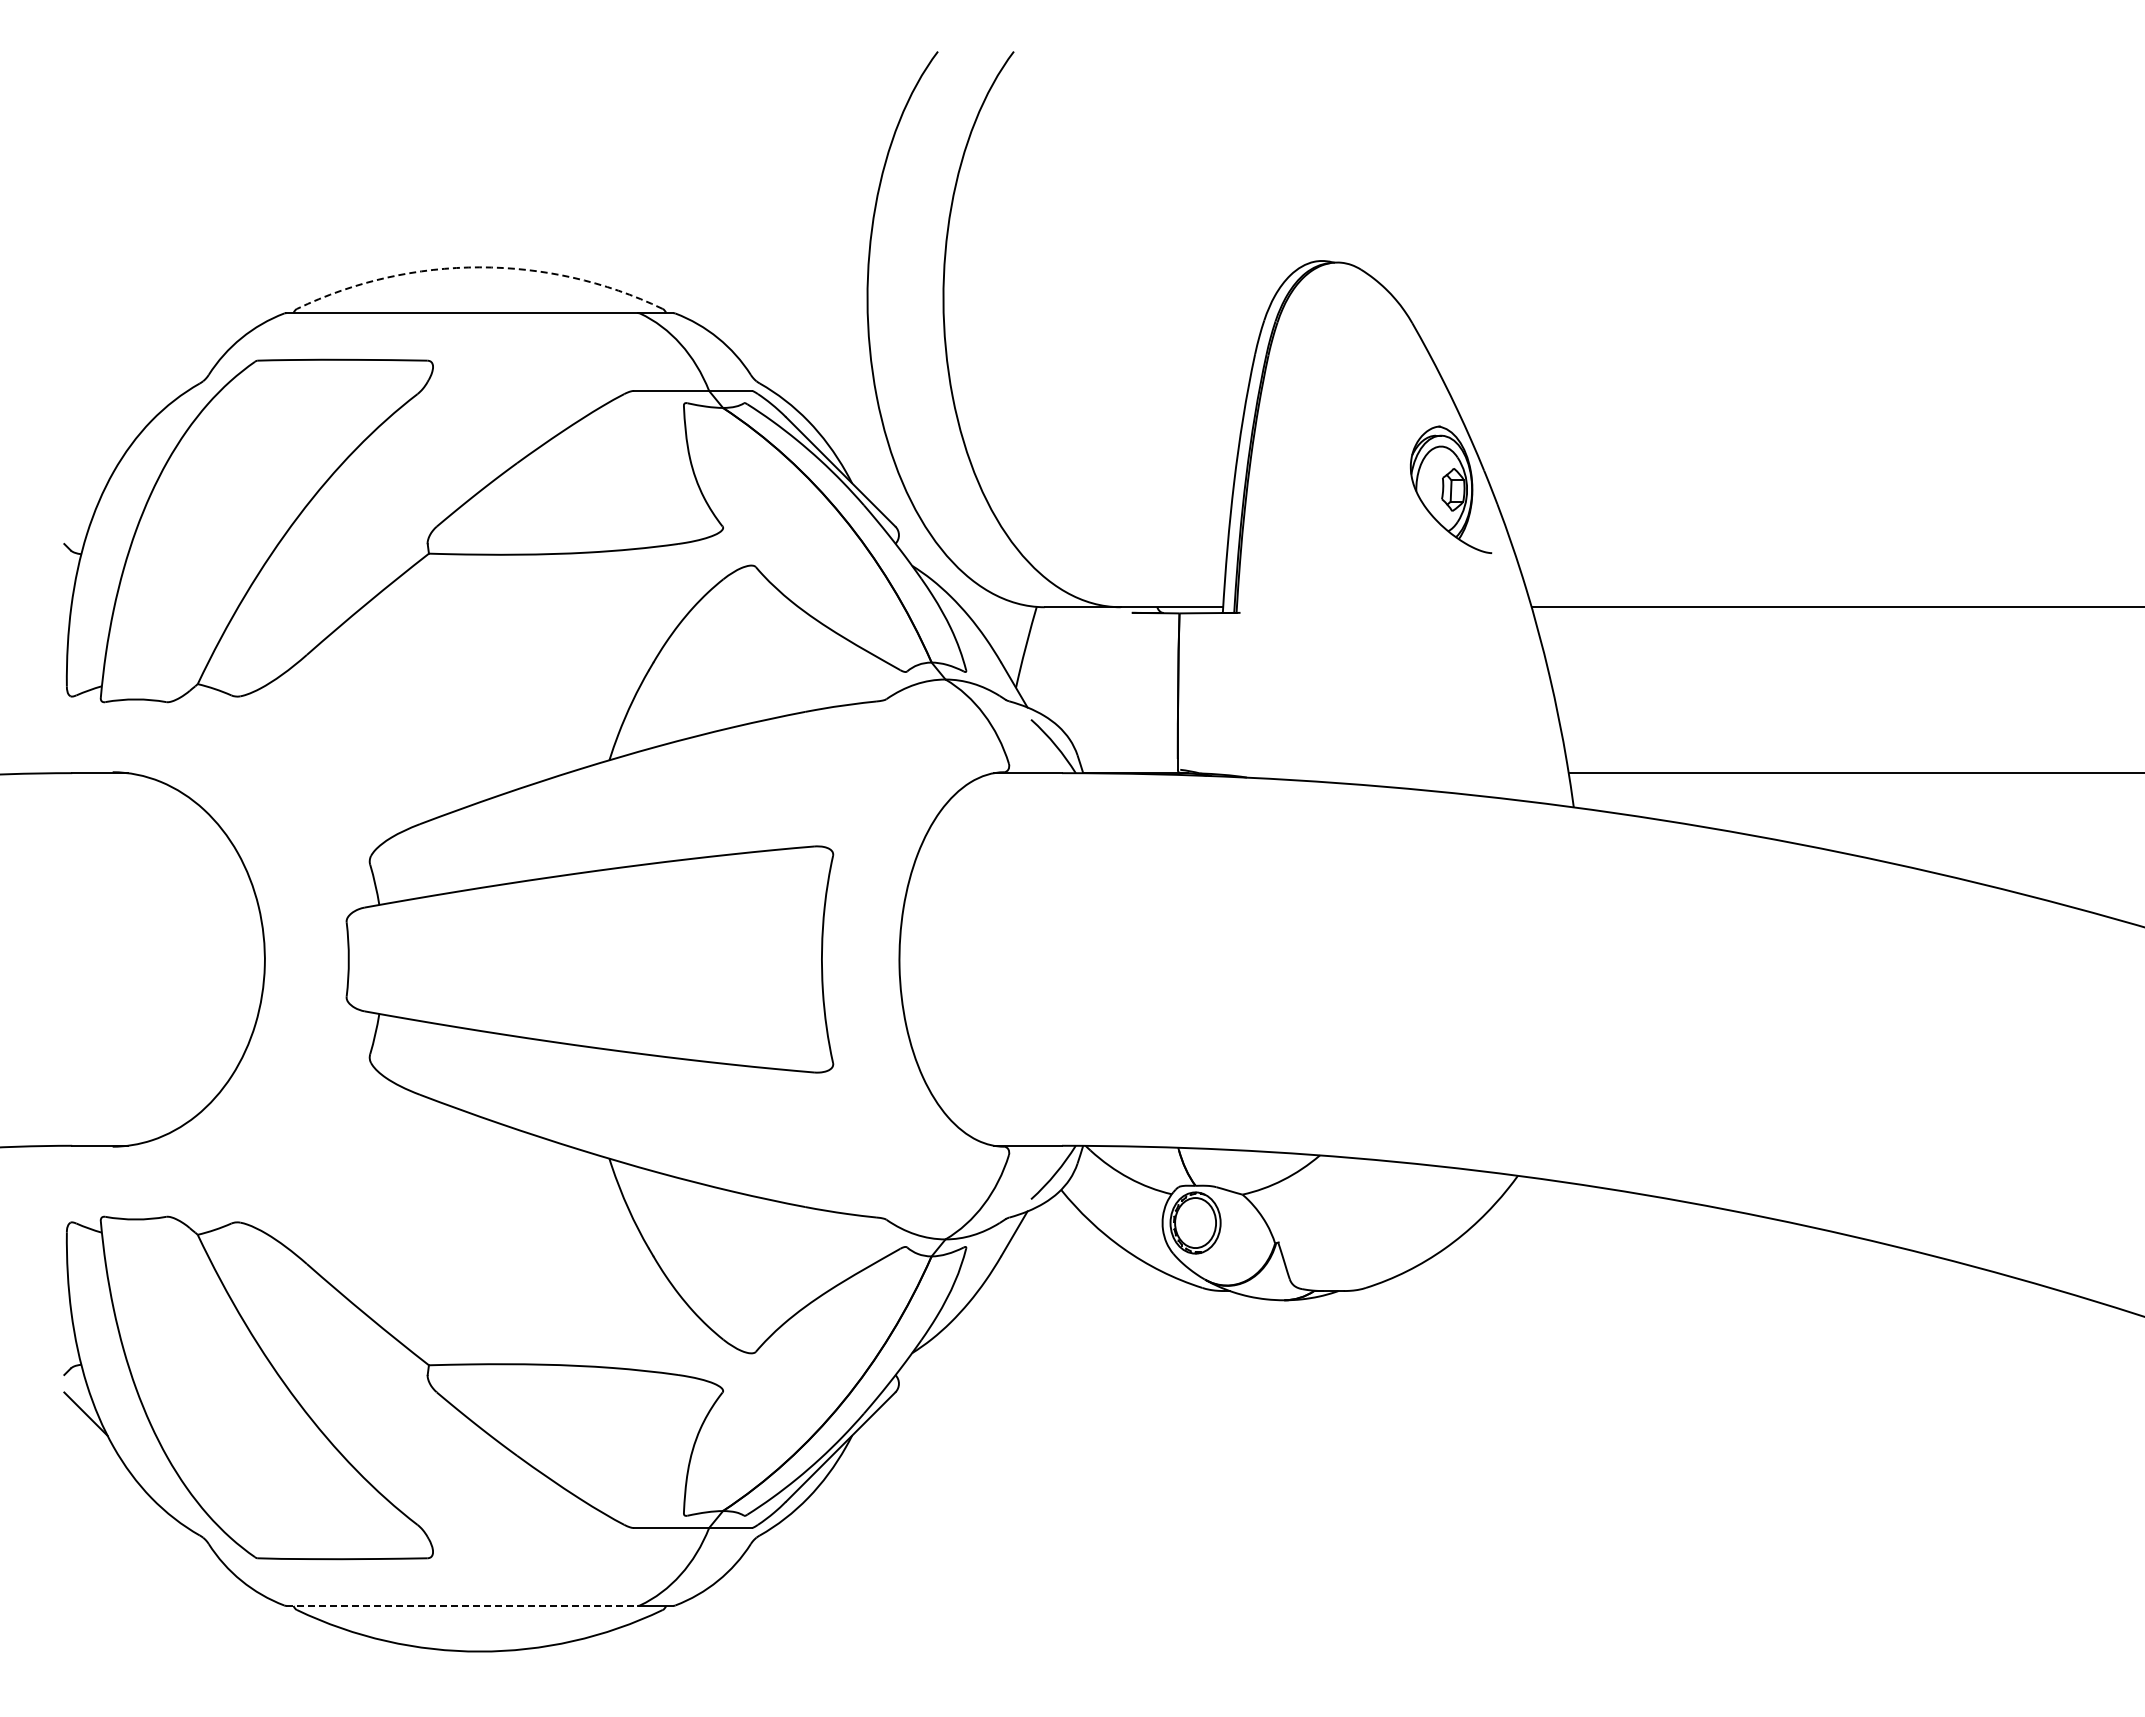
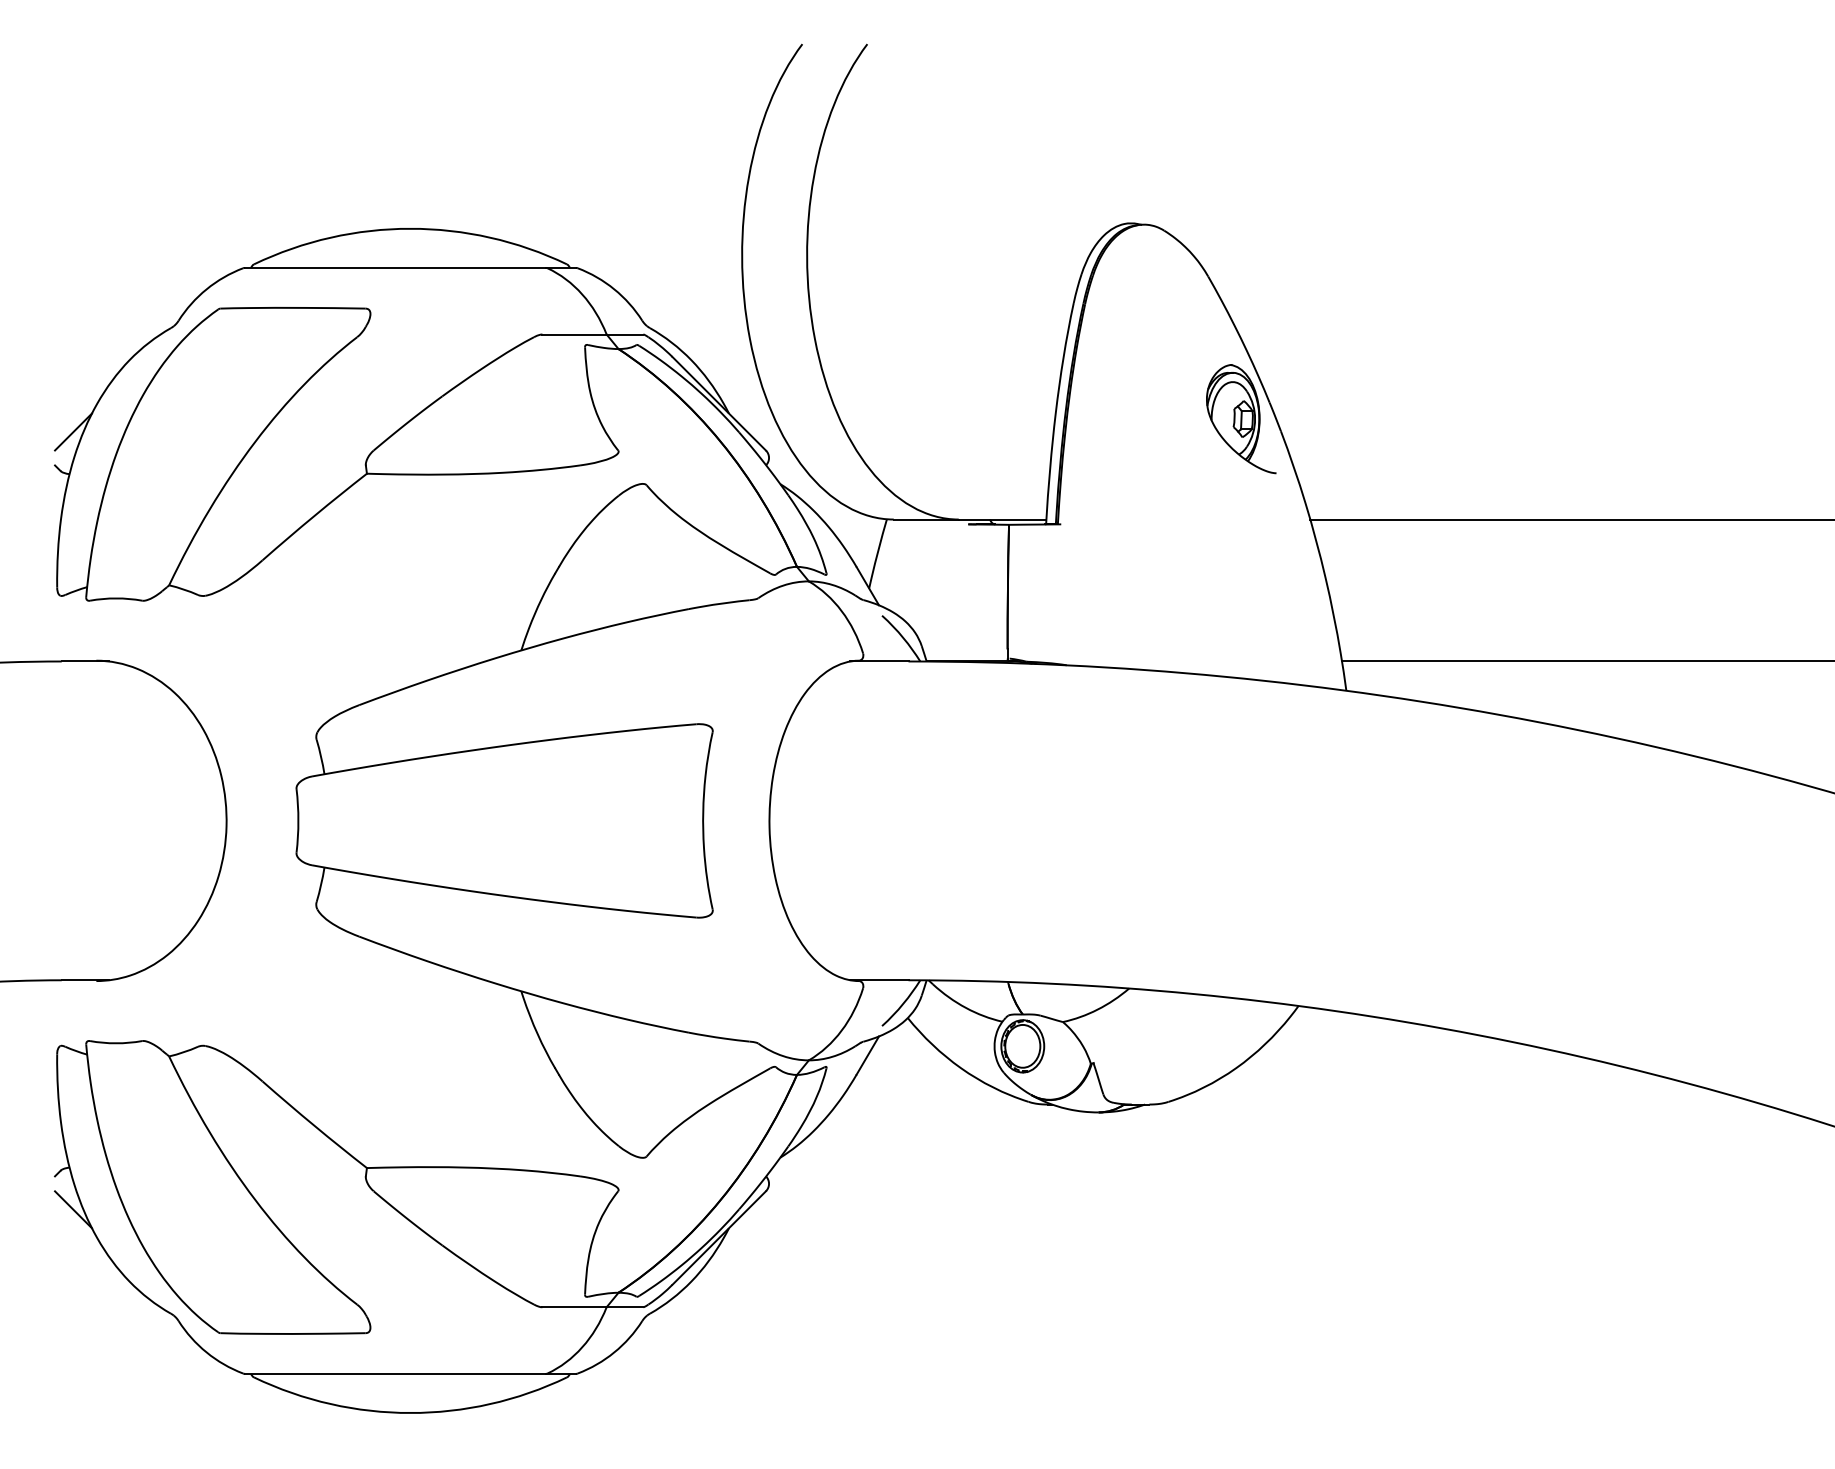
arc: (479, 267) -> (410, 228), dashed -> solid
line: (85, 504) -> (73, 431), added
line: (462, 1605) -> (395, 1373), dashed -> solid

